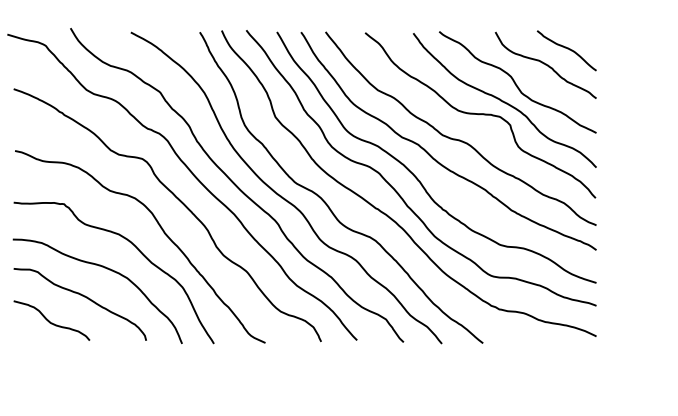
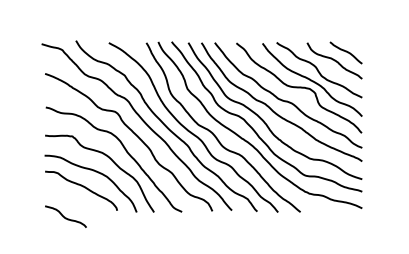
curve: (49, 320) -> (64, 216), moved

